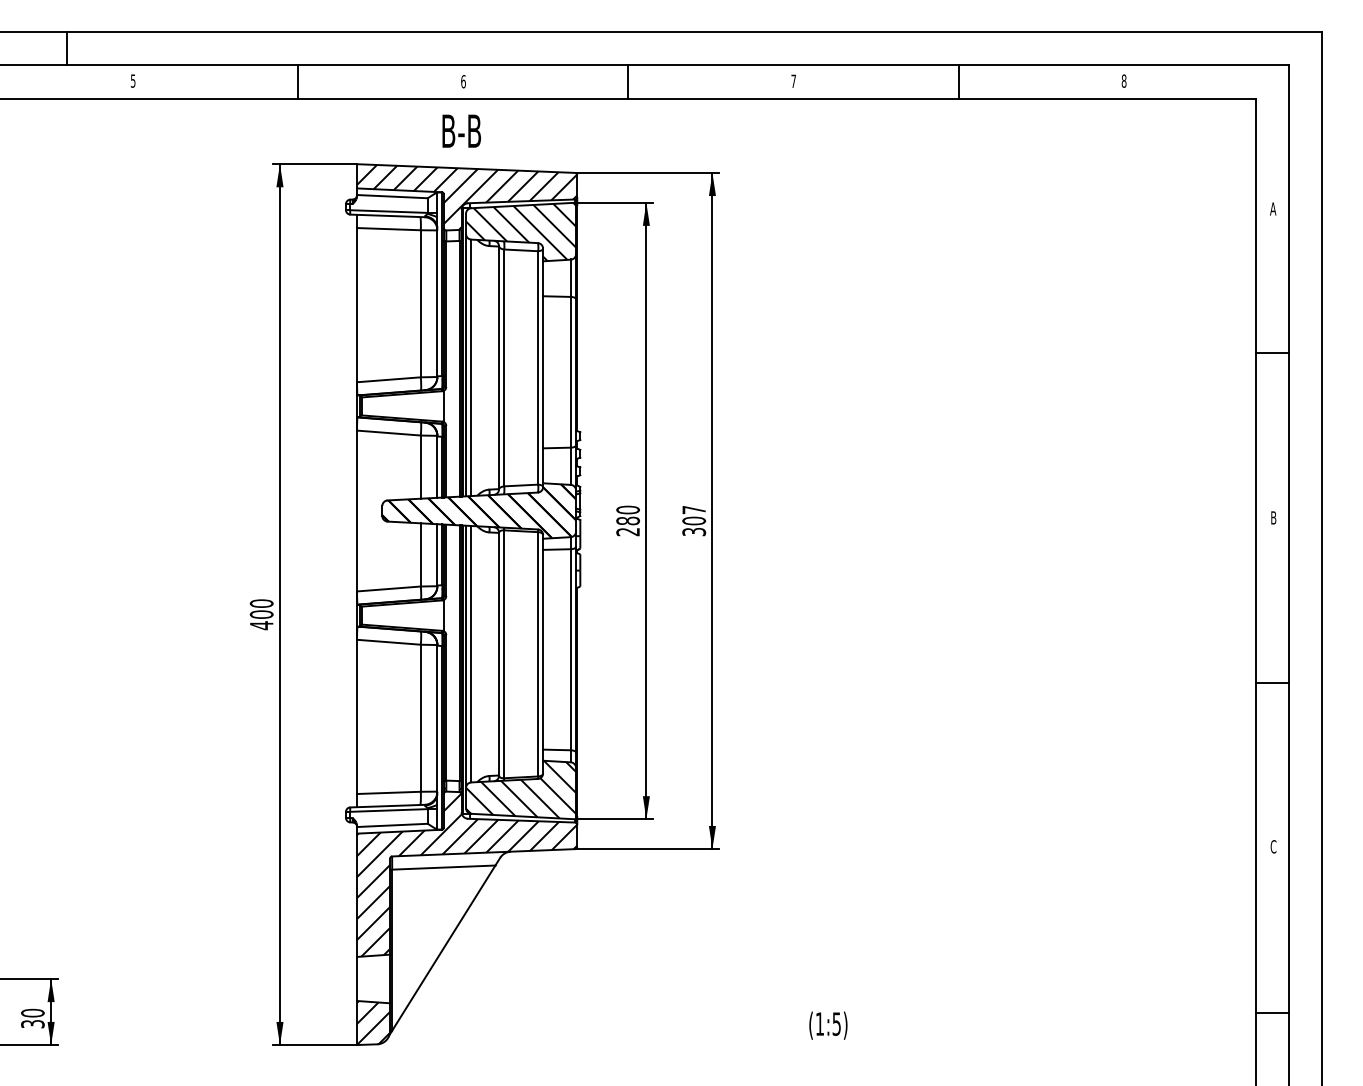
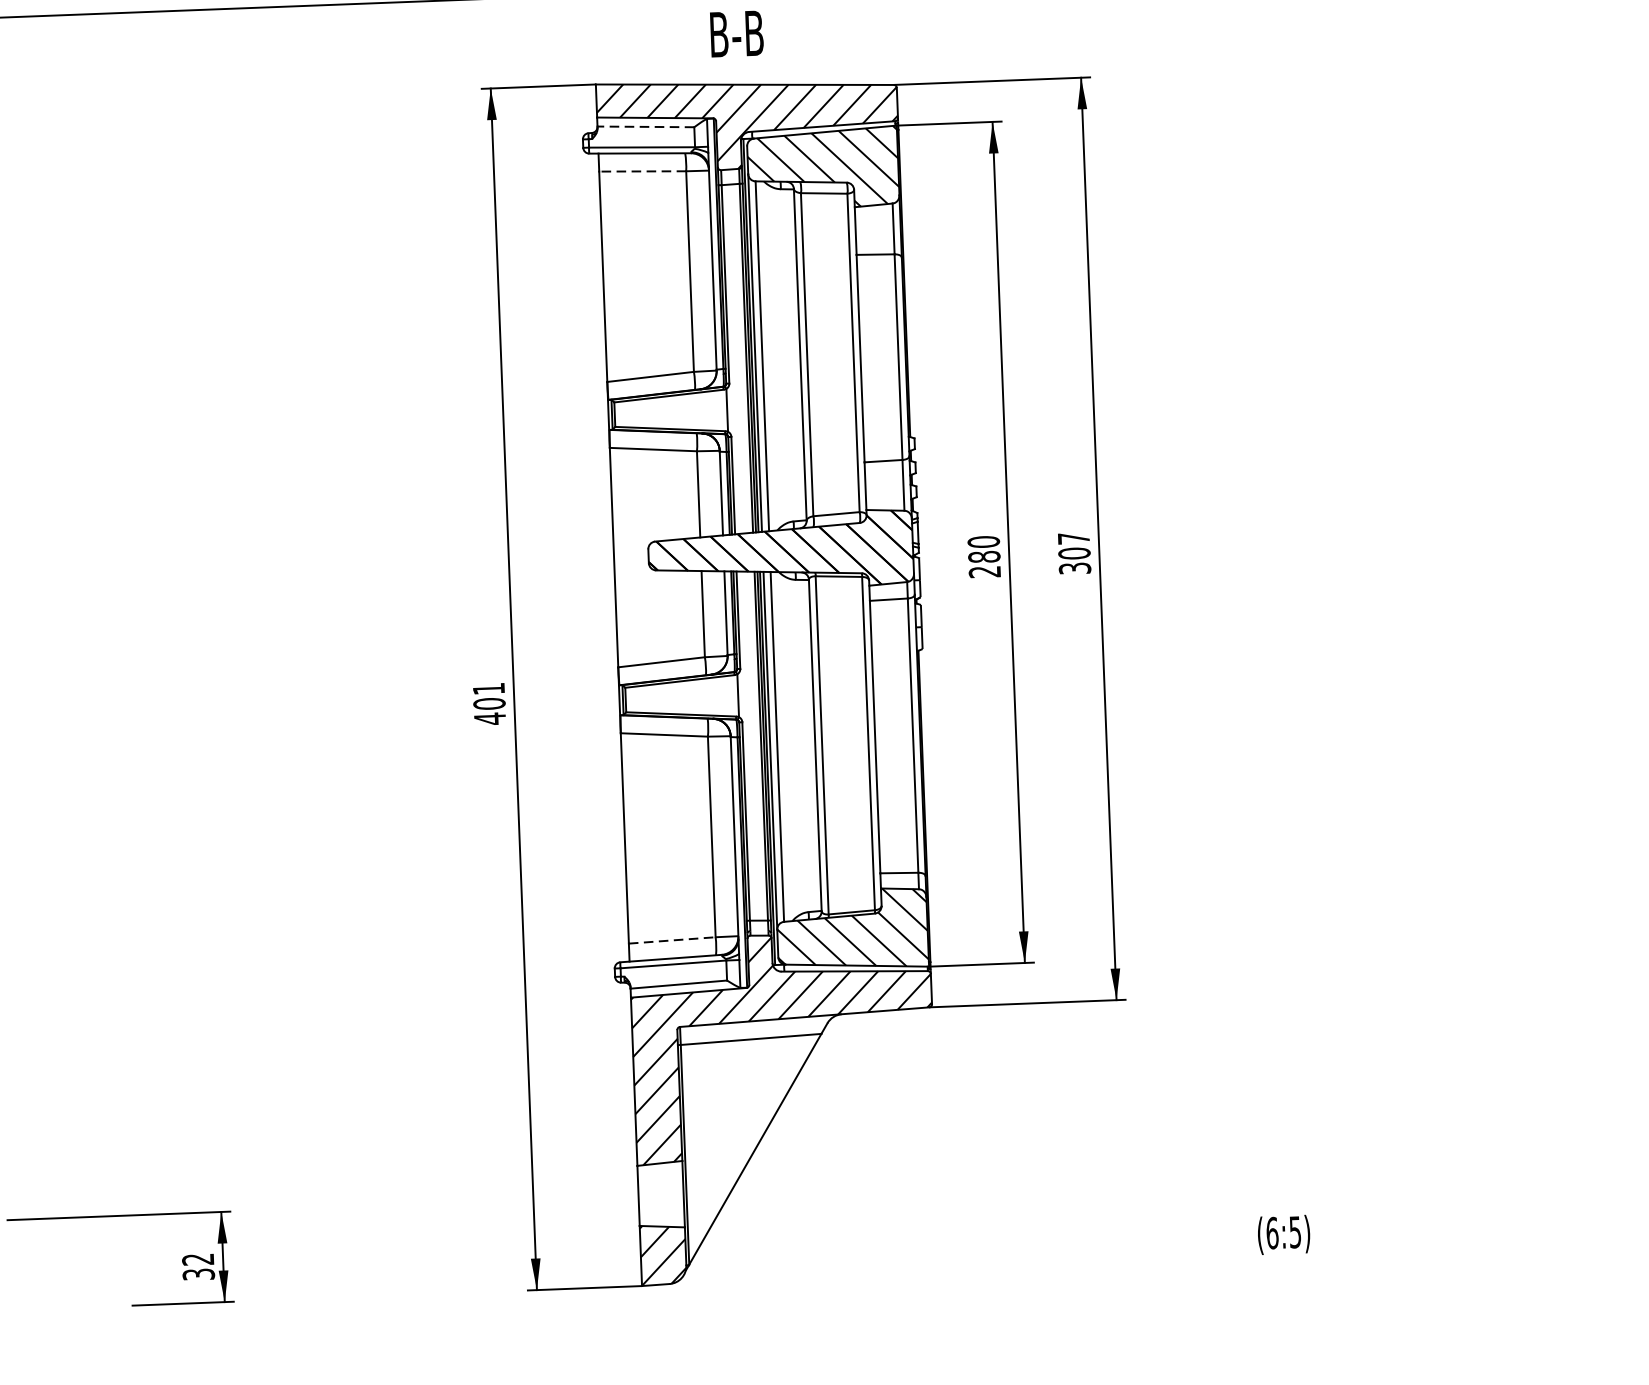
line: (391, 196) -> (644, 126), solid -> dashed
line: (388, 229) -> (642, 171), solid -> dashed
text: (261, 603) -> (488, 688), 400 -> 401
line: (388, 792) -> (671, 939), solid -> dashed
text: (32, 1012) -> (197, 1258), 30 -> 32
text: (819, 1023) -> (1271, 1232), (1:5) -> (6:5)

